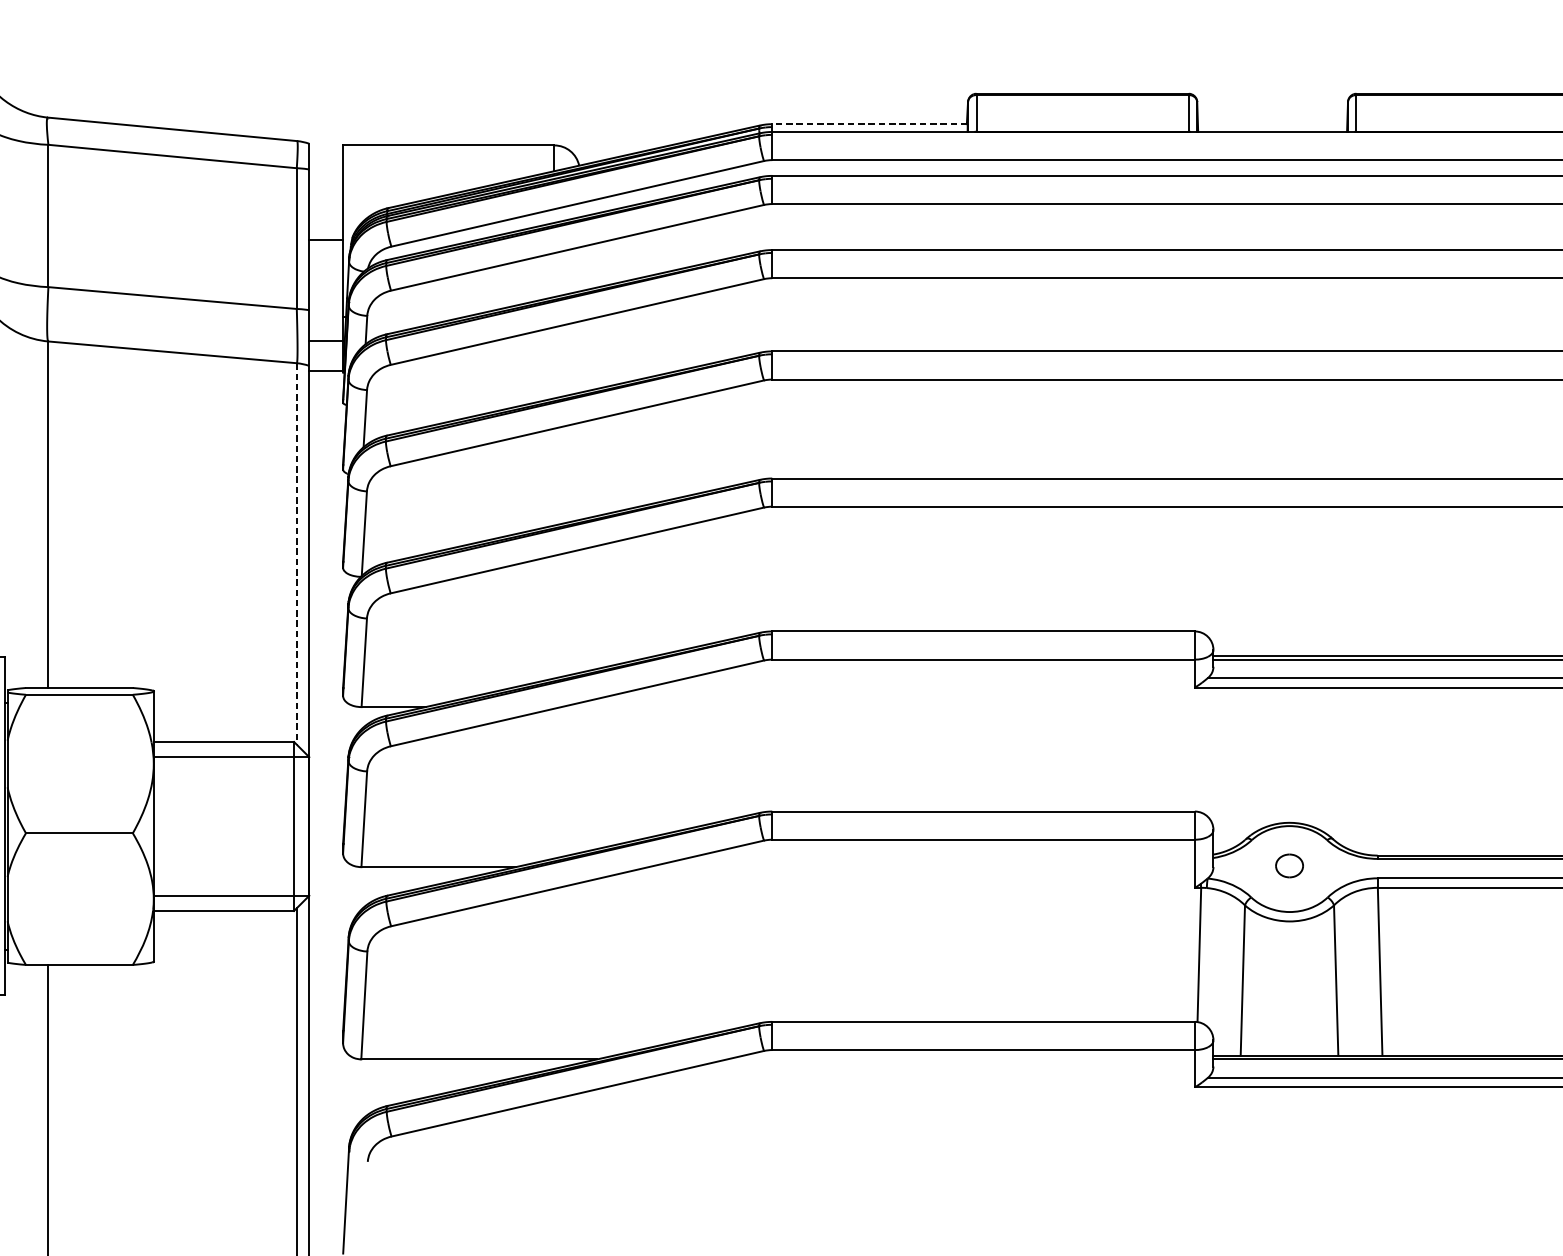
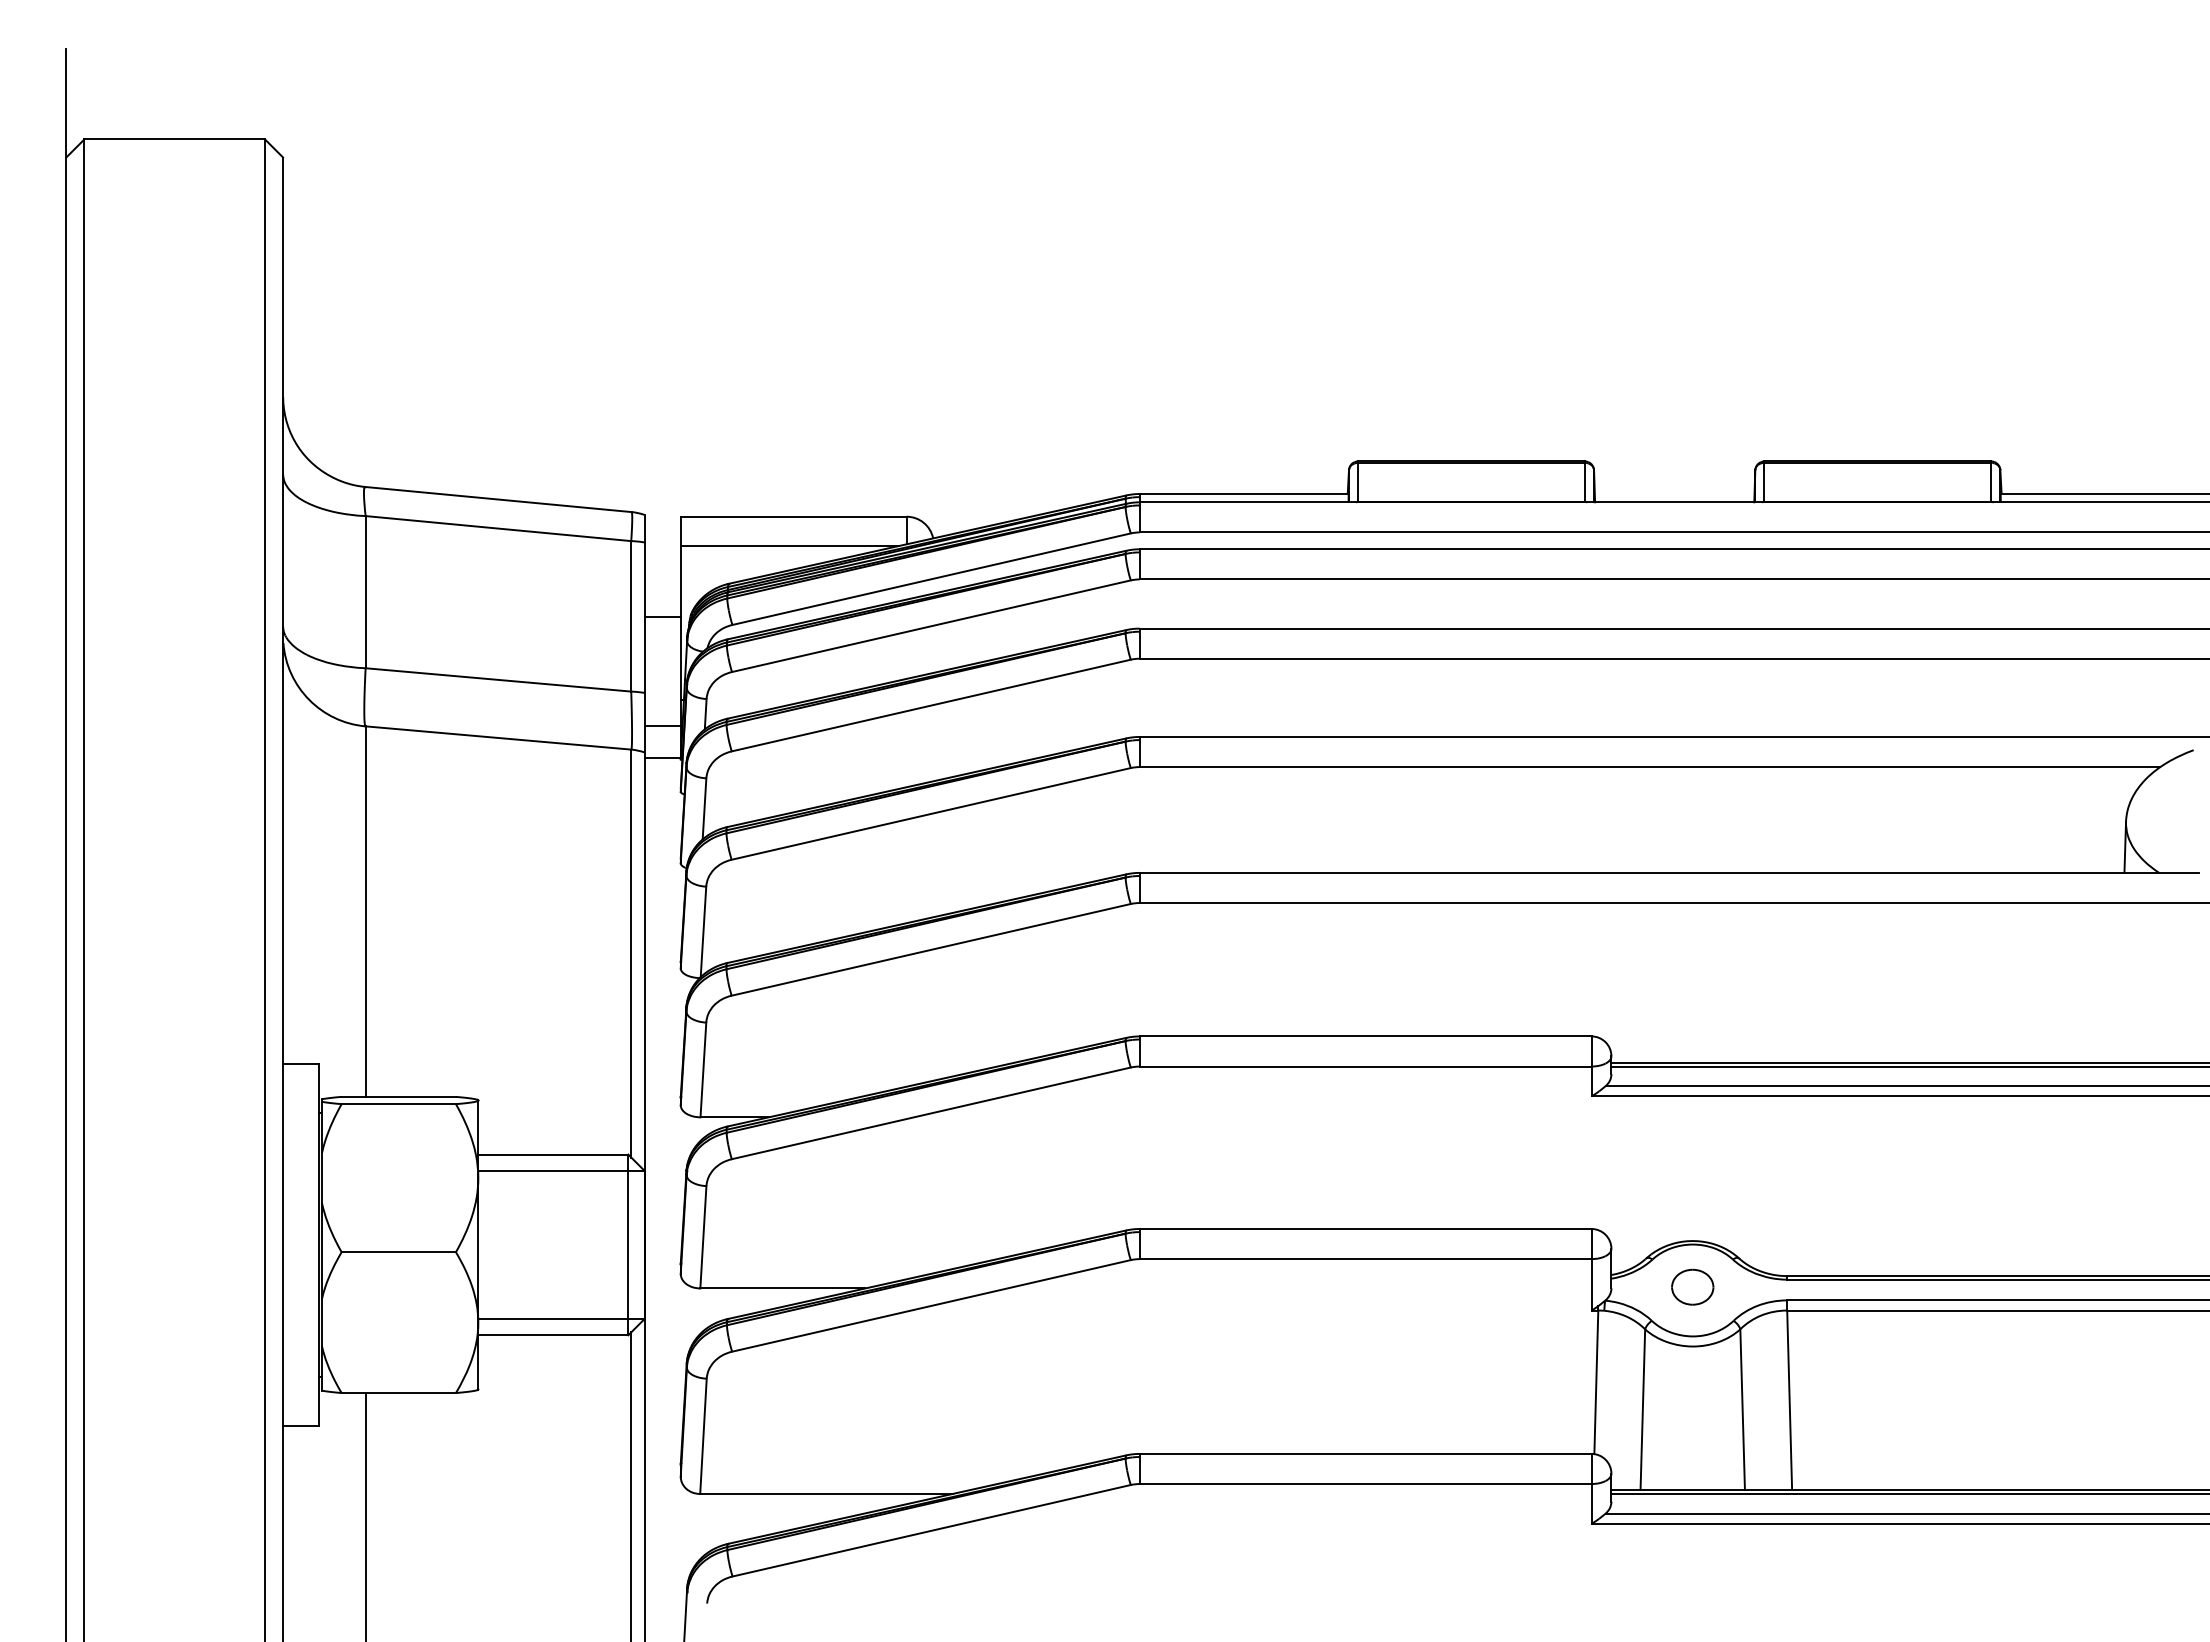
line: (869, 124) -> (1243, 494), dashed -> solid
line: (444, 172) -> (789, 545), added
line: (297, 553) -> (631, 953), dashed -> solid
part: (1289, 865) -> (1692, 1286), size x1.43

